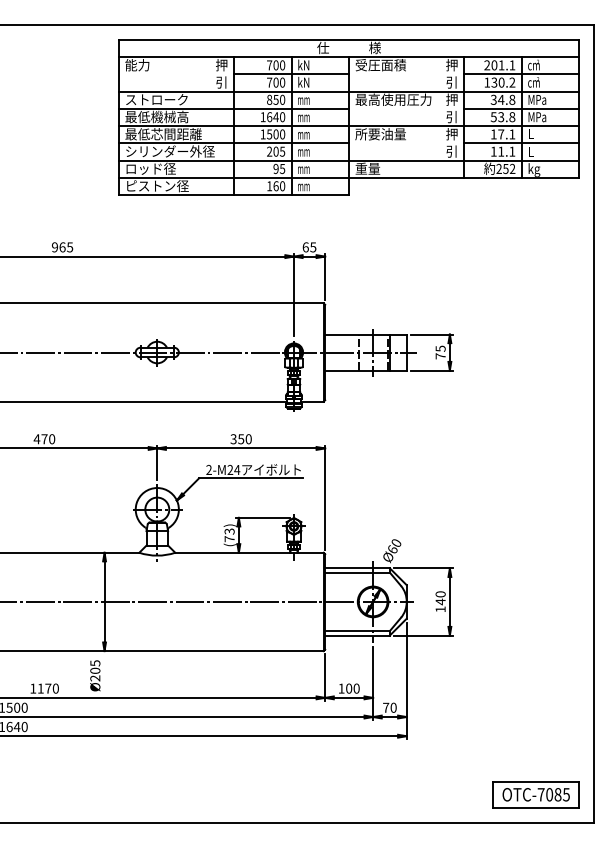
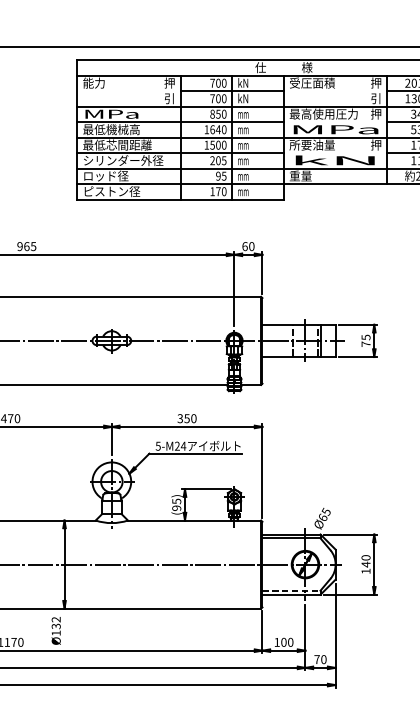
text: (156, 99) -> (111, 113), ストローク -> MPa
text: (408, 117) -> (337, 130), 引 -> MPa
text: (409, 151) -> (338, 160), 引 -> kN
text: (275, 186) -> (217, 191), 160 -> 170
text: (313, 247) -> (251, 246), 65 -> 60
text: (208, 469) -> (157, 445), 2-M24 -> 5-M24
text: (229, 535) -> (176, 505), (73) -> (95)
text: (395, 542) -> (325, 511), Ø60 -> Ø65
line: (358, 631) -> (292, 591), solid -> dashed
text: (95, 670) -> (56, 626), Ø205 -> Ø132

